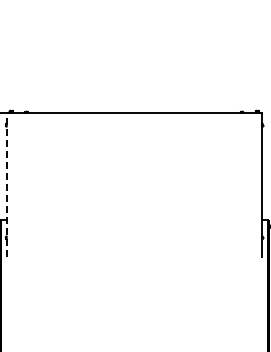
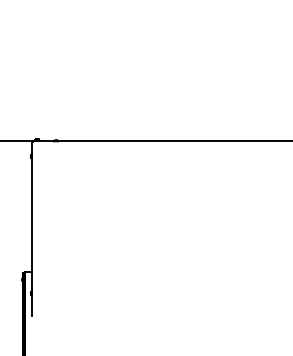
line: (6, 185) -> (31, 229), dashed -> solid

